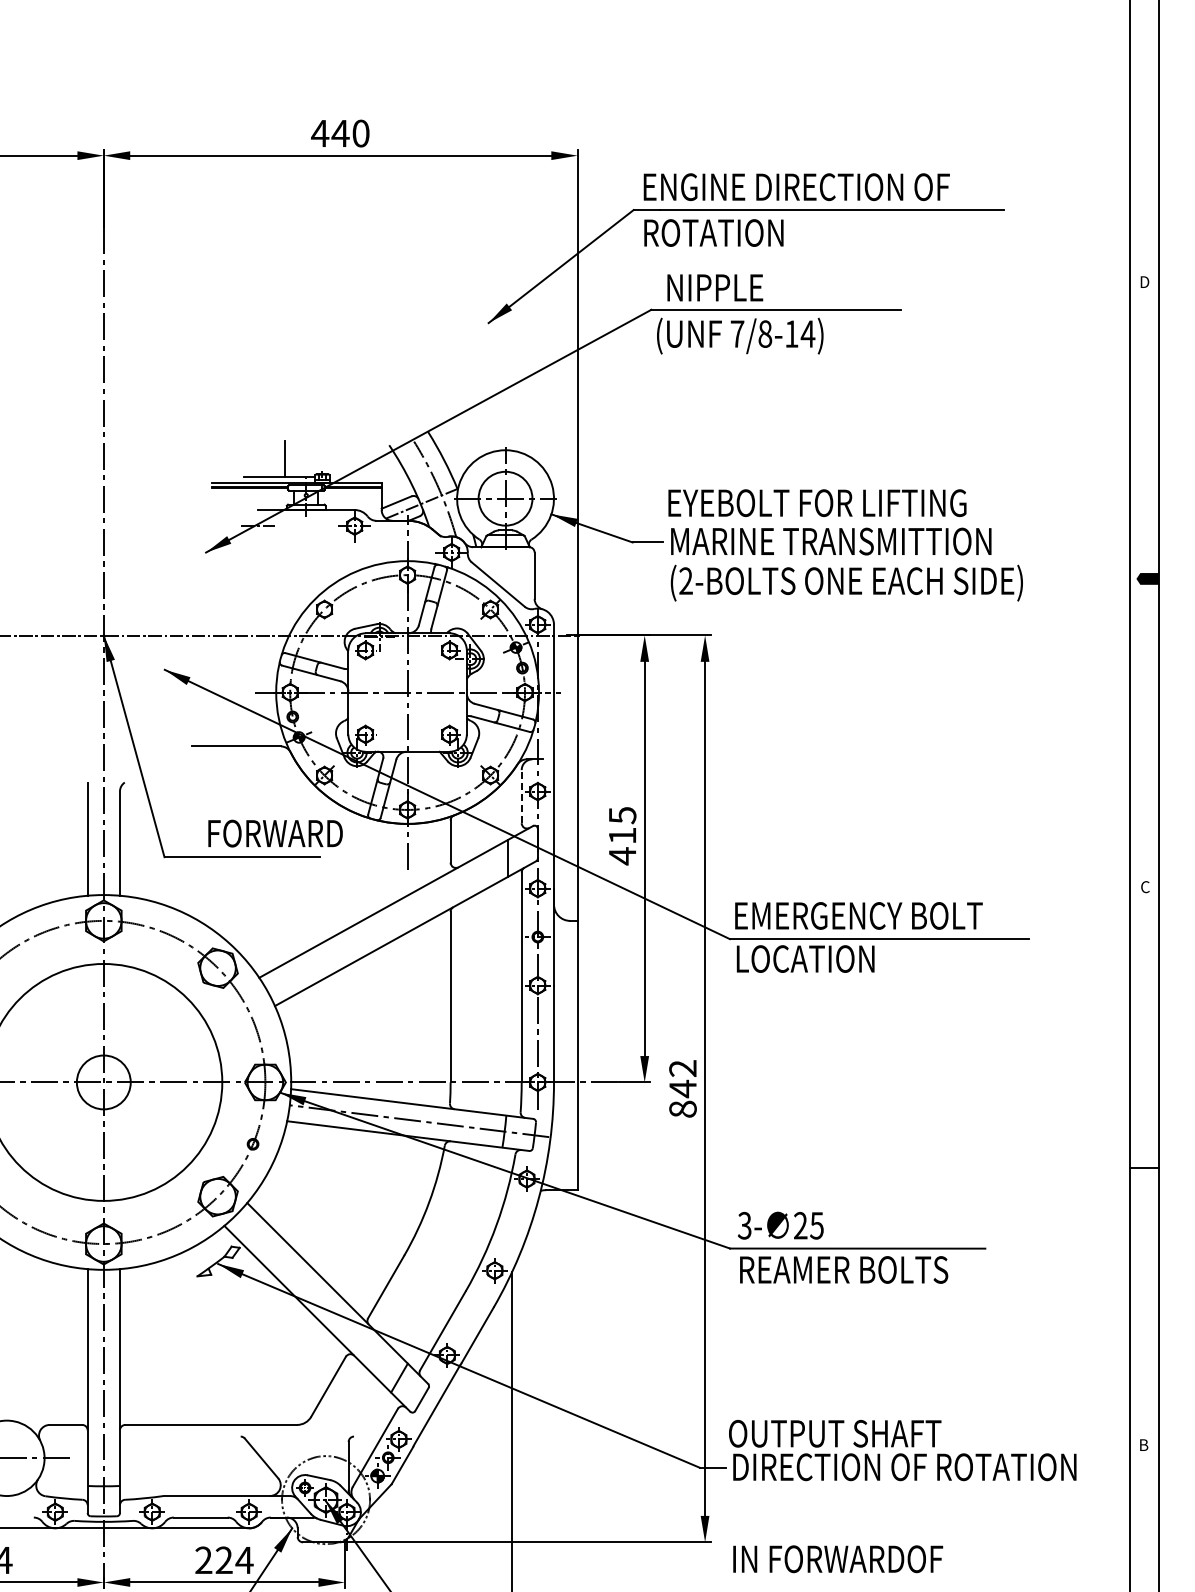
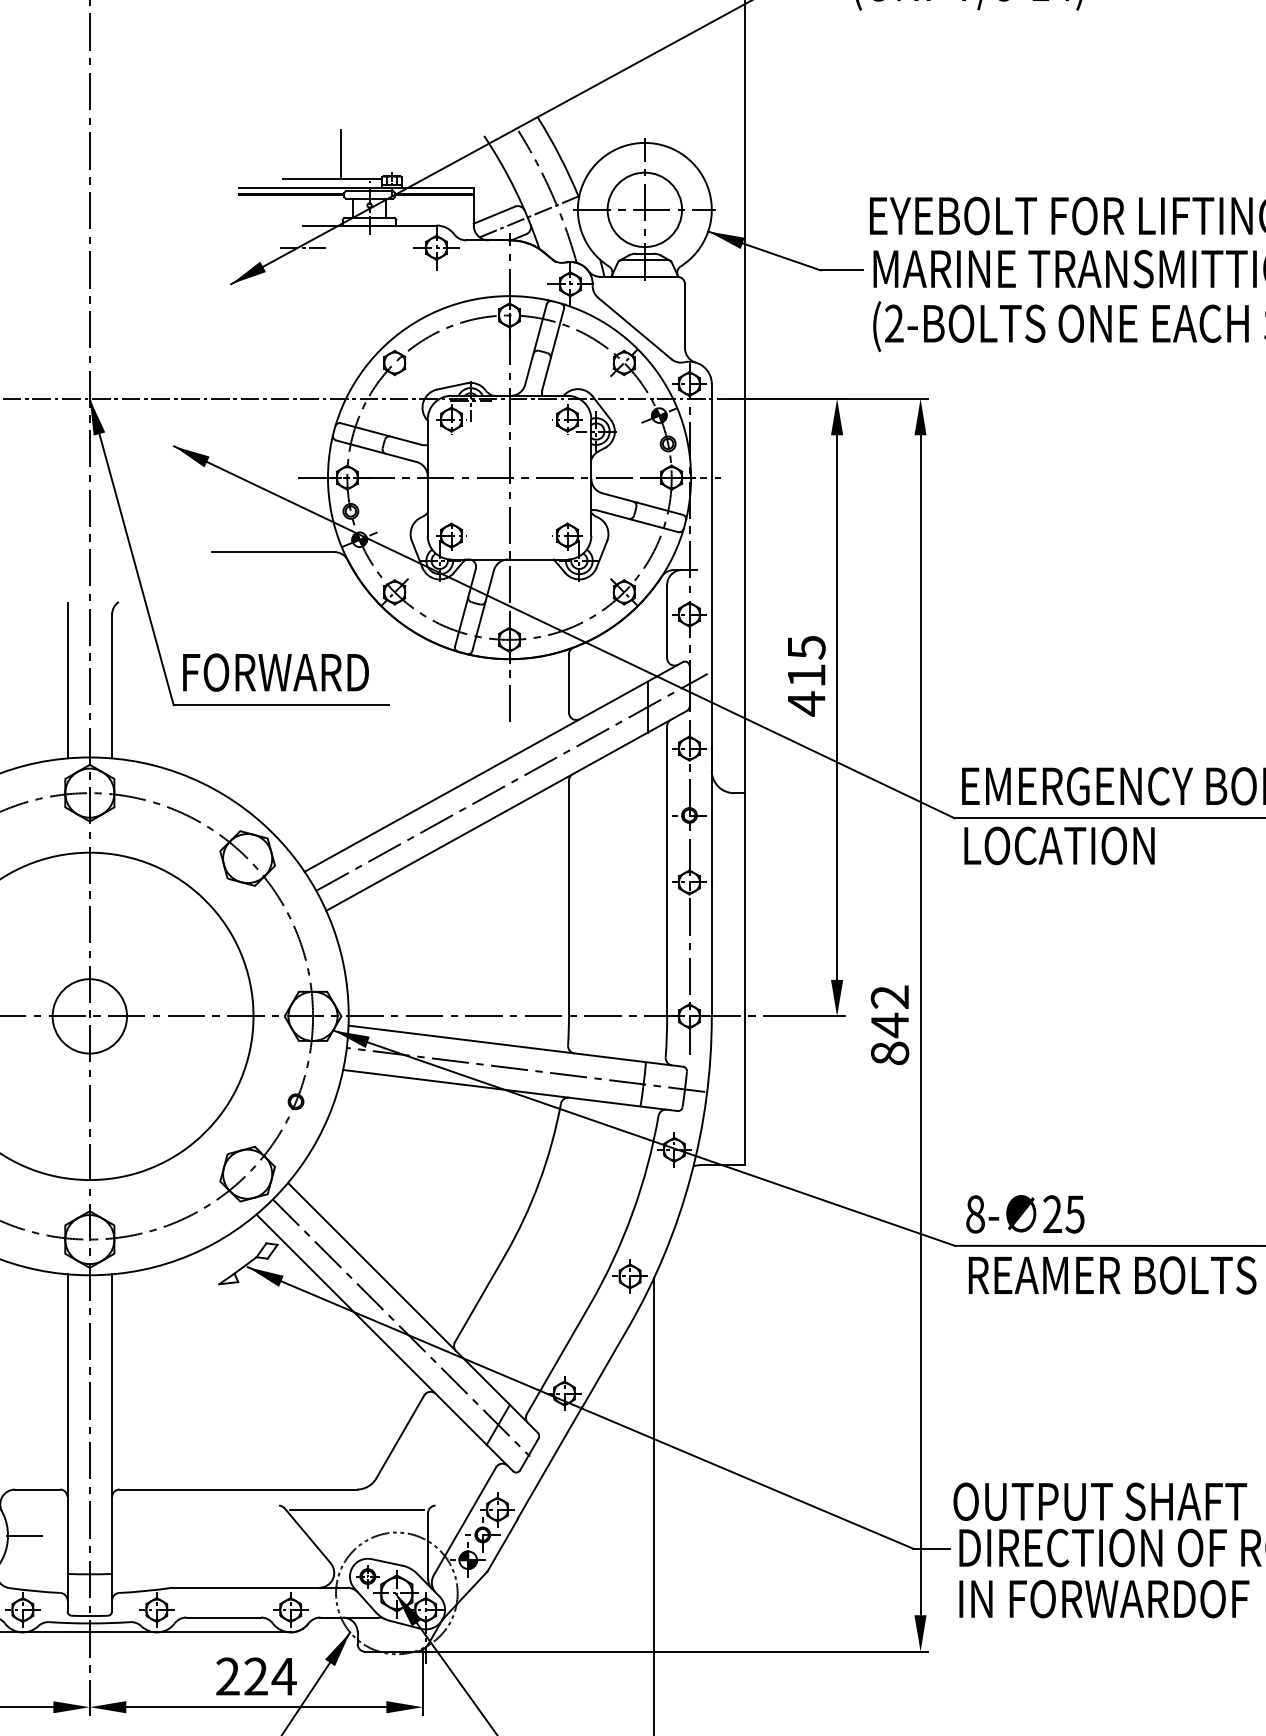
line: (521, 796) -> (666, 621), dashed -> solid
text: (275, 833) -> (275, 672), moved
line: (409, 912) -> (512, 781), added
text: (744, 1225) -> (974, 1214), 3- -> 8-
line: (329, 1307) -> (401, 1327), added
line: (297, 1439) -> (357, 1509), added
text: (838, 1559) -> (1104, 1599), moved

